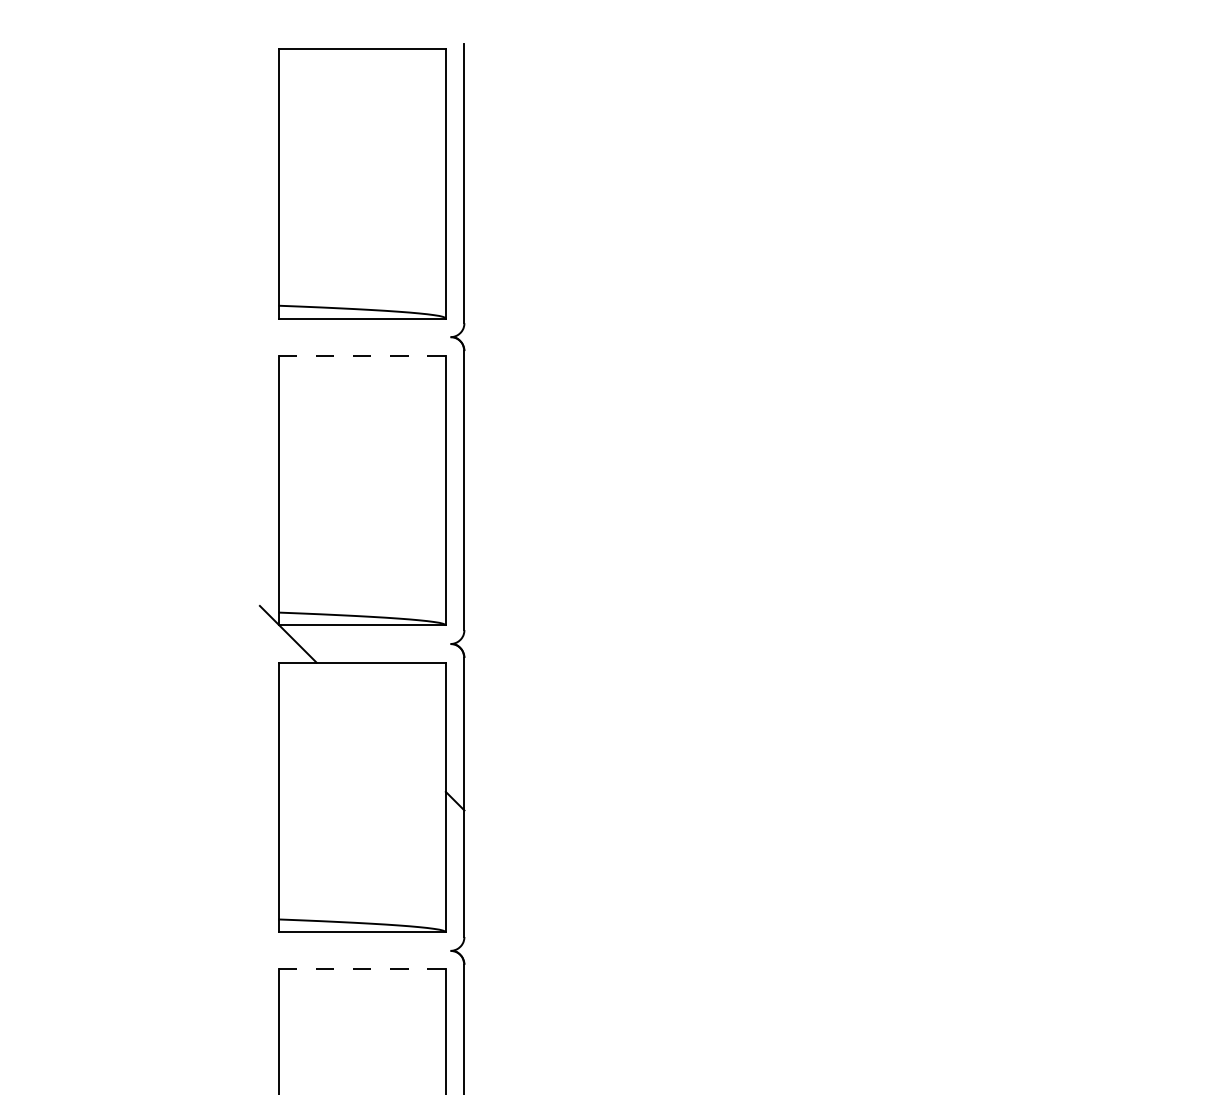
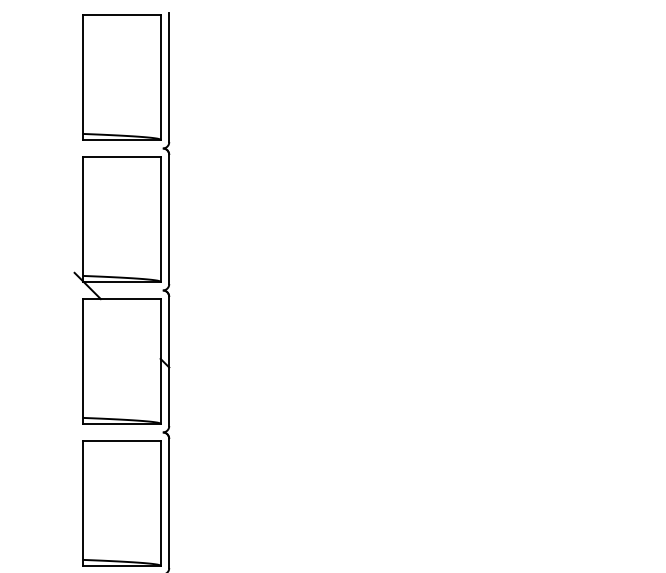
line: (361, 356) -> (121, 157), dashed -> solid
line: (361, 970) -> (121, 441), dashed -> solid

